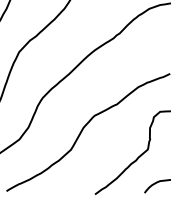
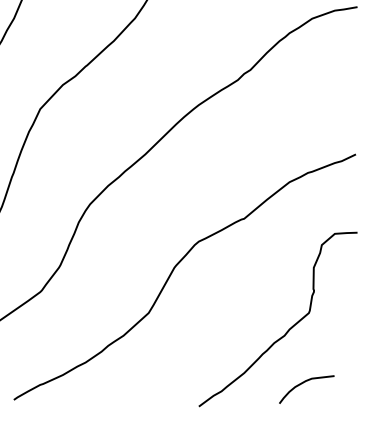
curve: (155, 184) -> (302, 385), moved

